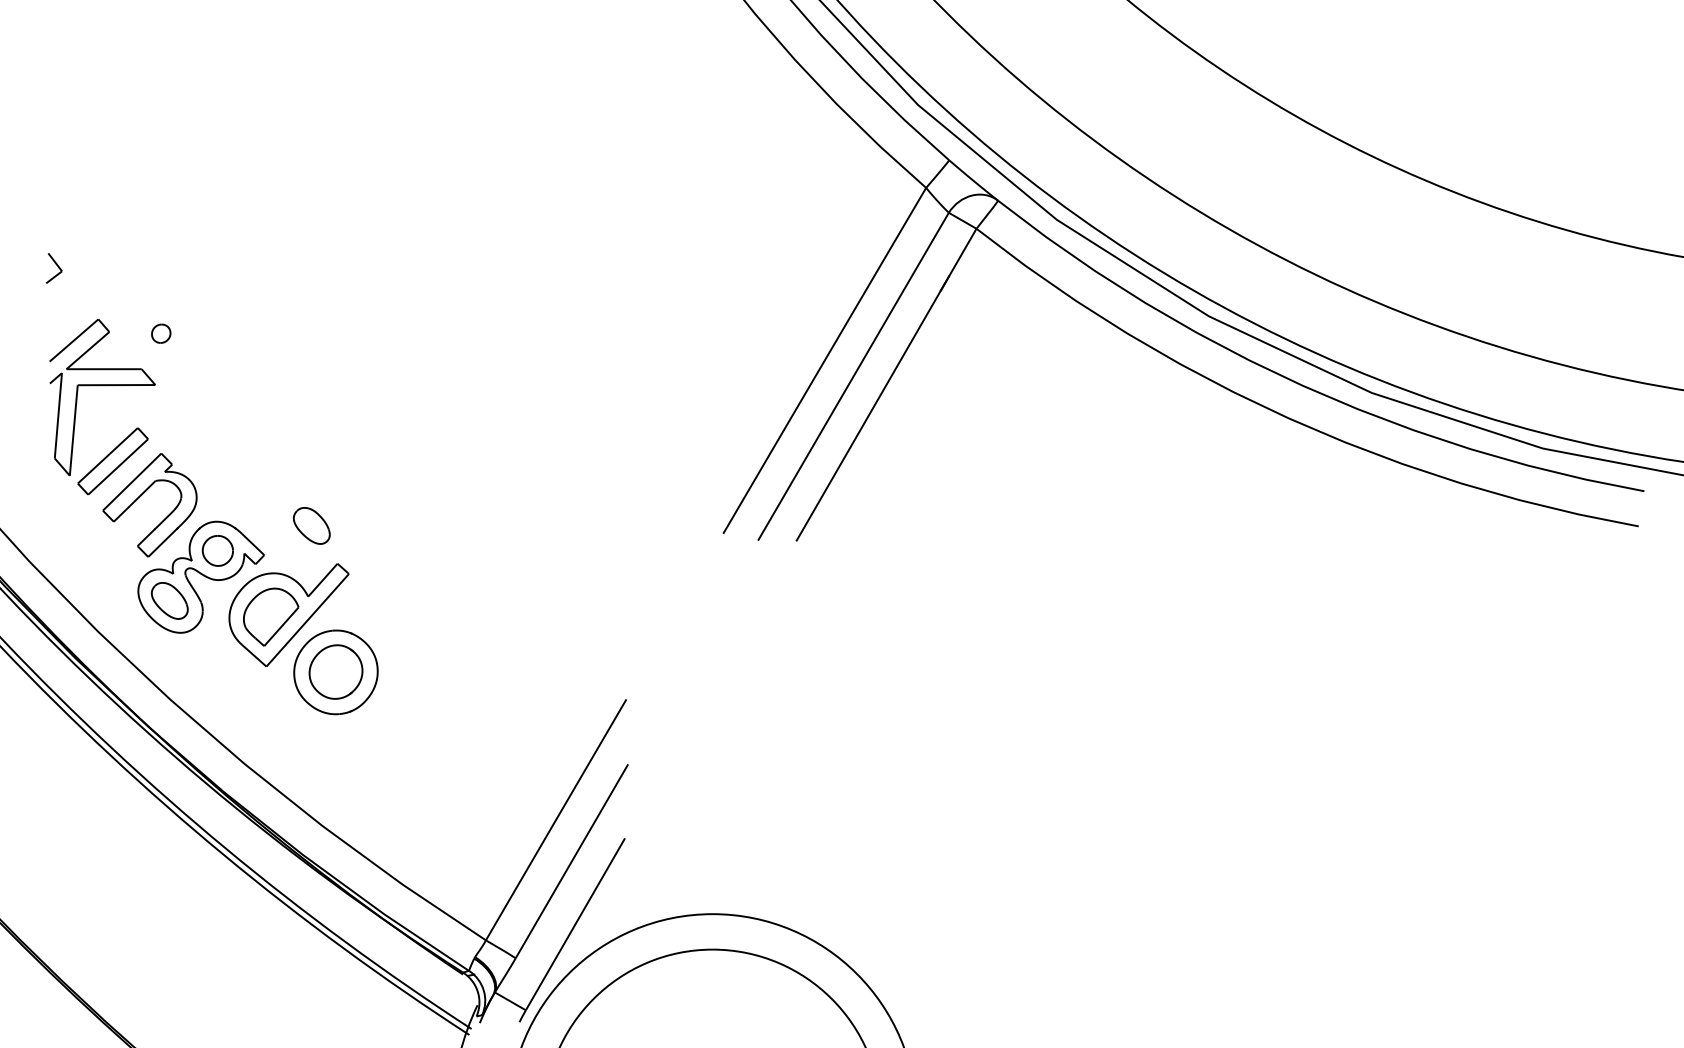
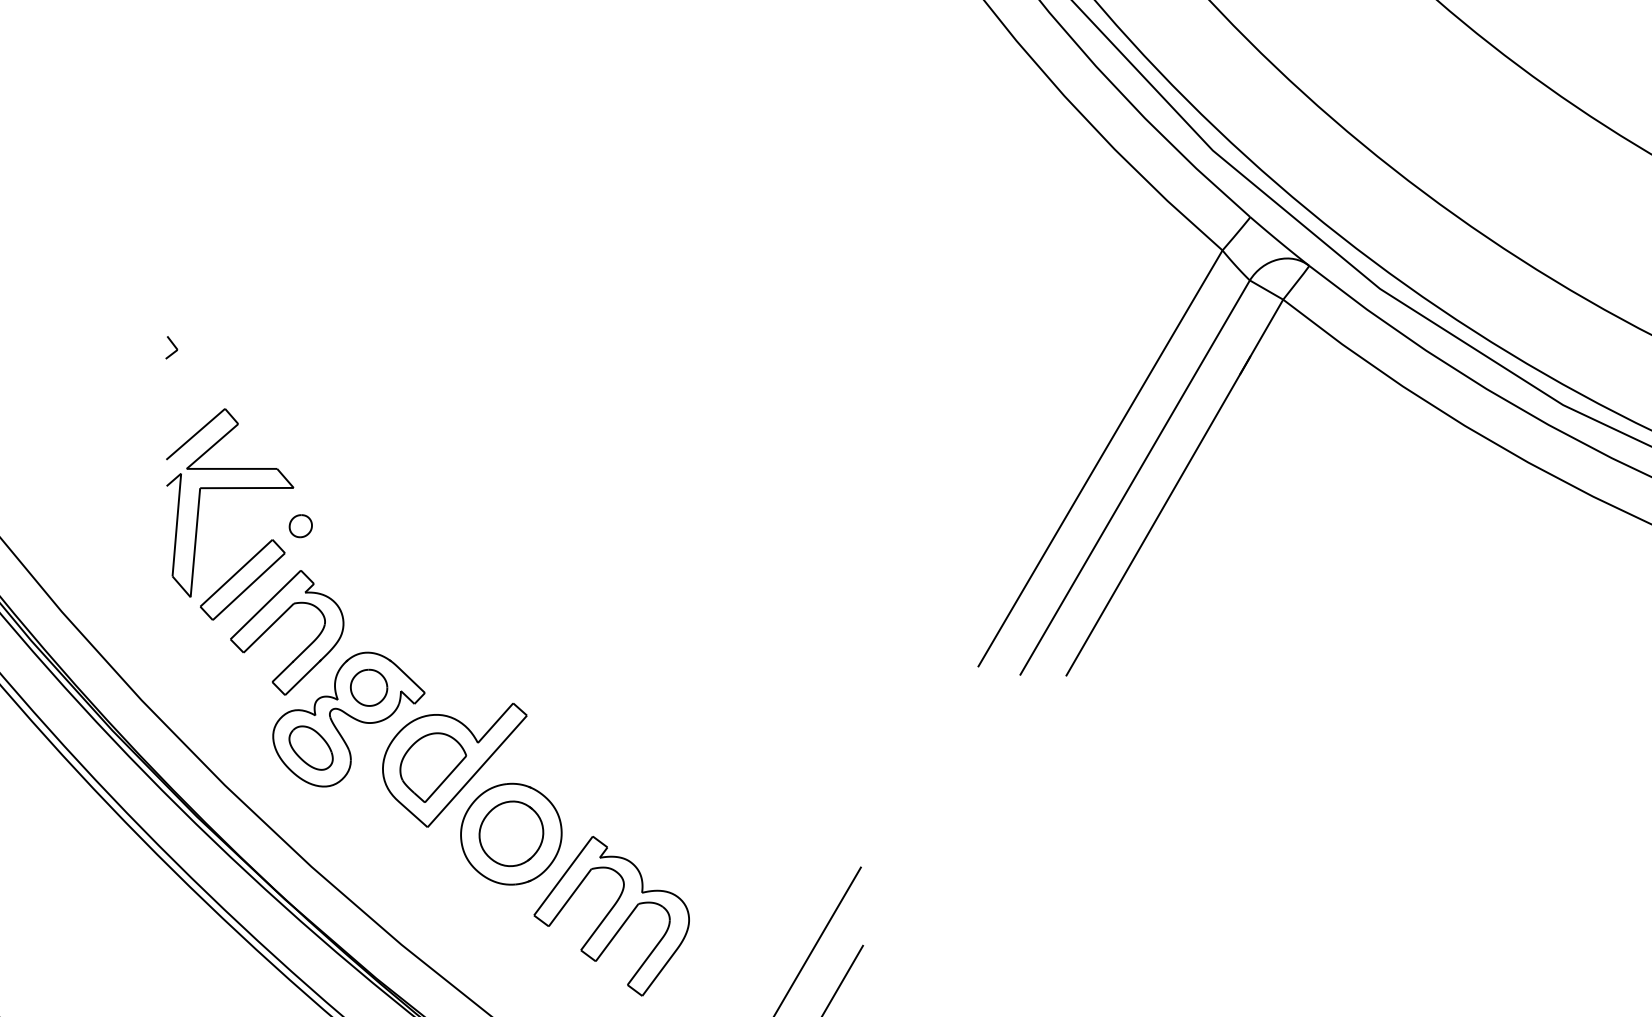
part: (53, 268) -> (170, 347), size x0.62
part: (161, 333) -> (301, 525), moved
part: (311, 525) -> (481, 657), removed
part: (419, 739) -> (612, 915), added

